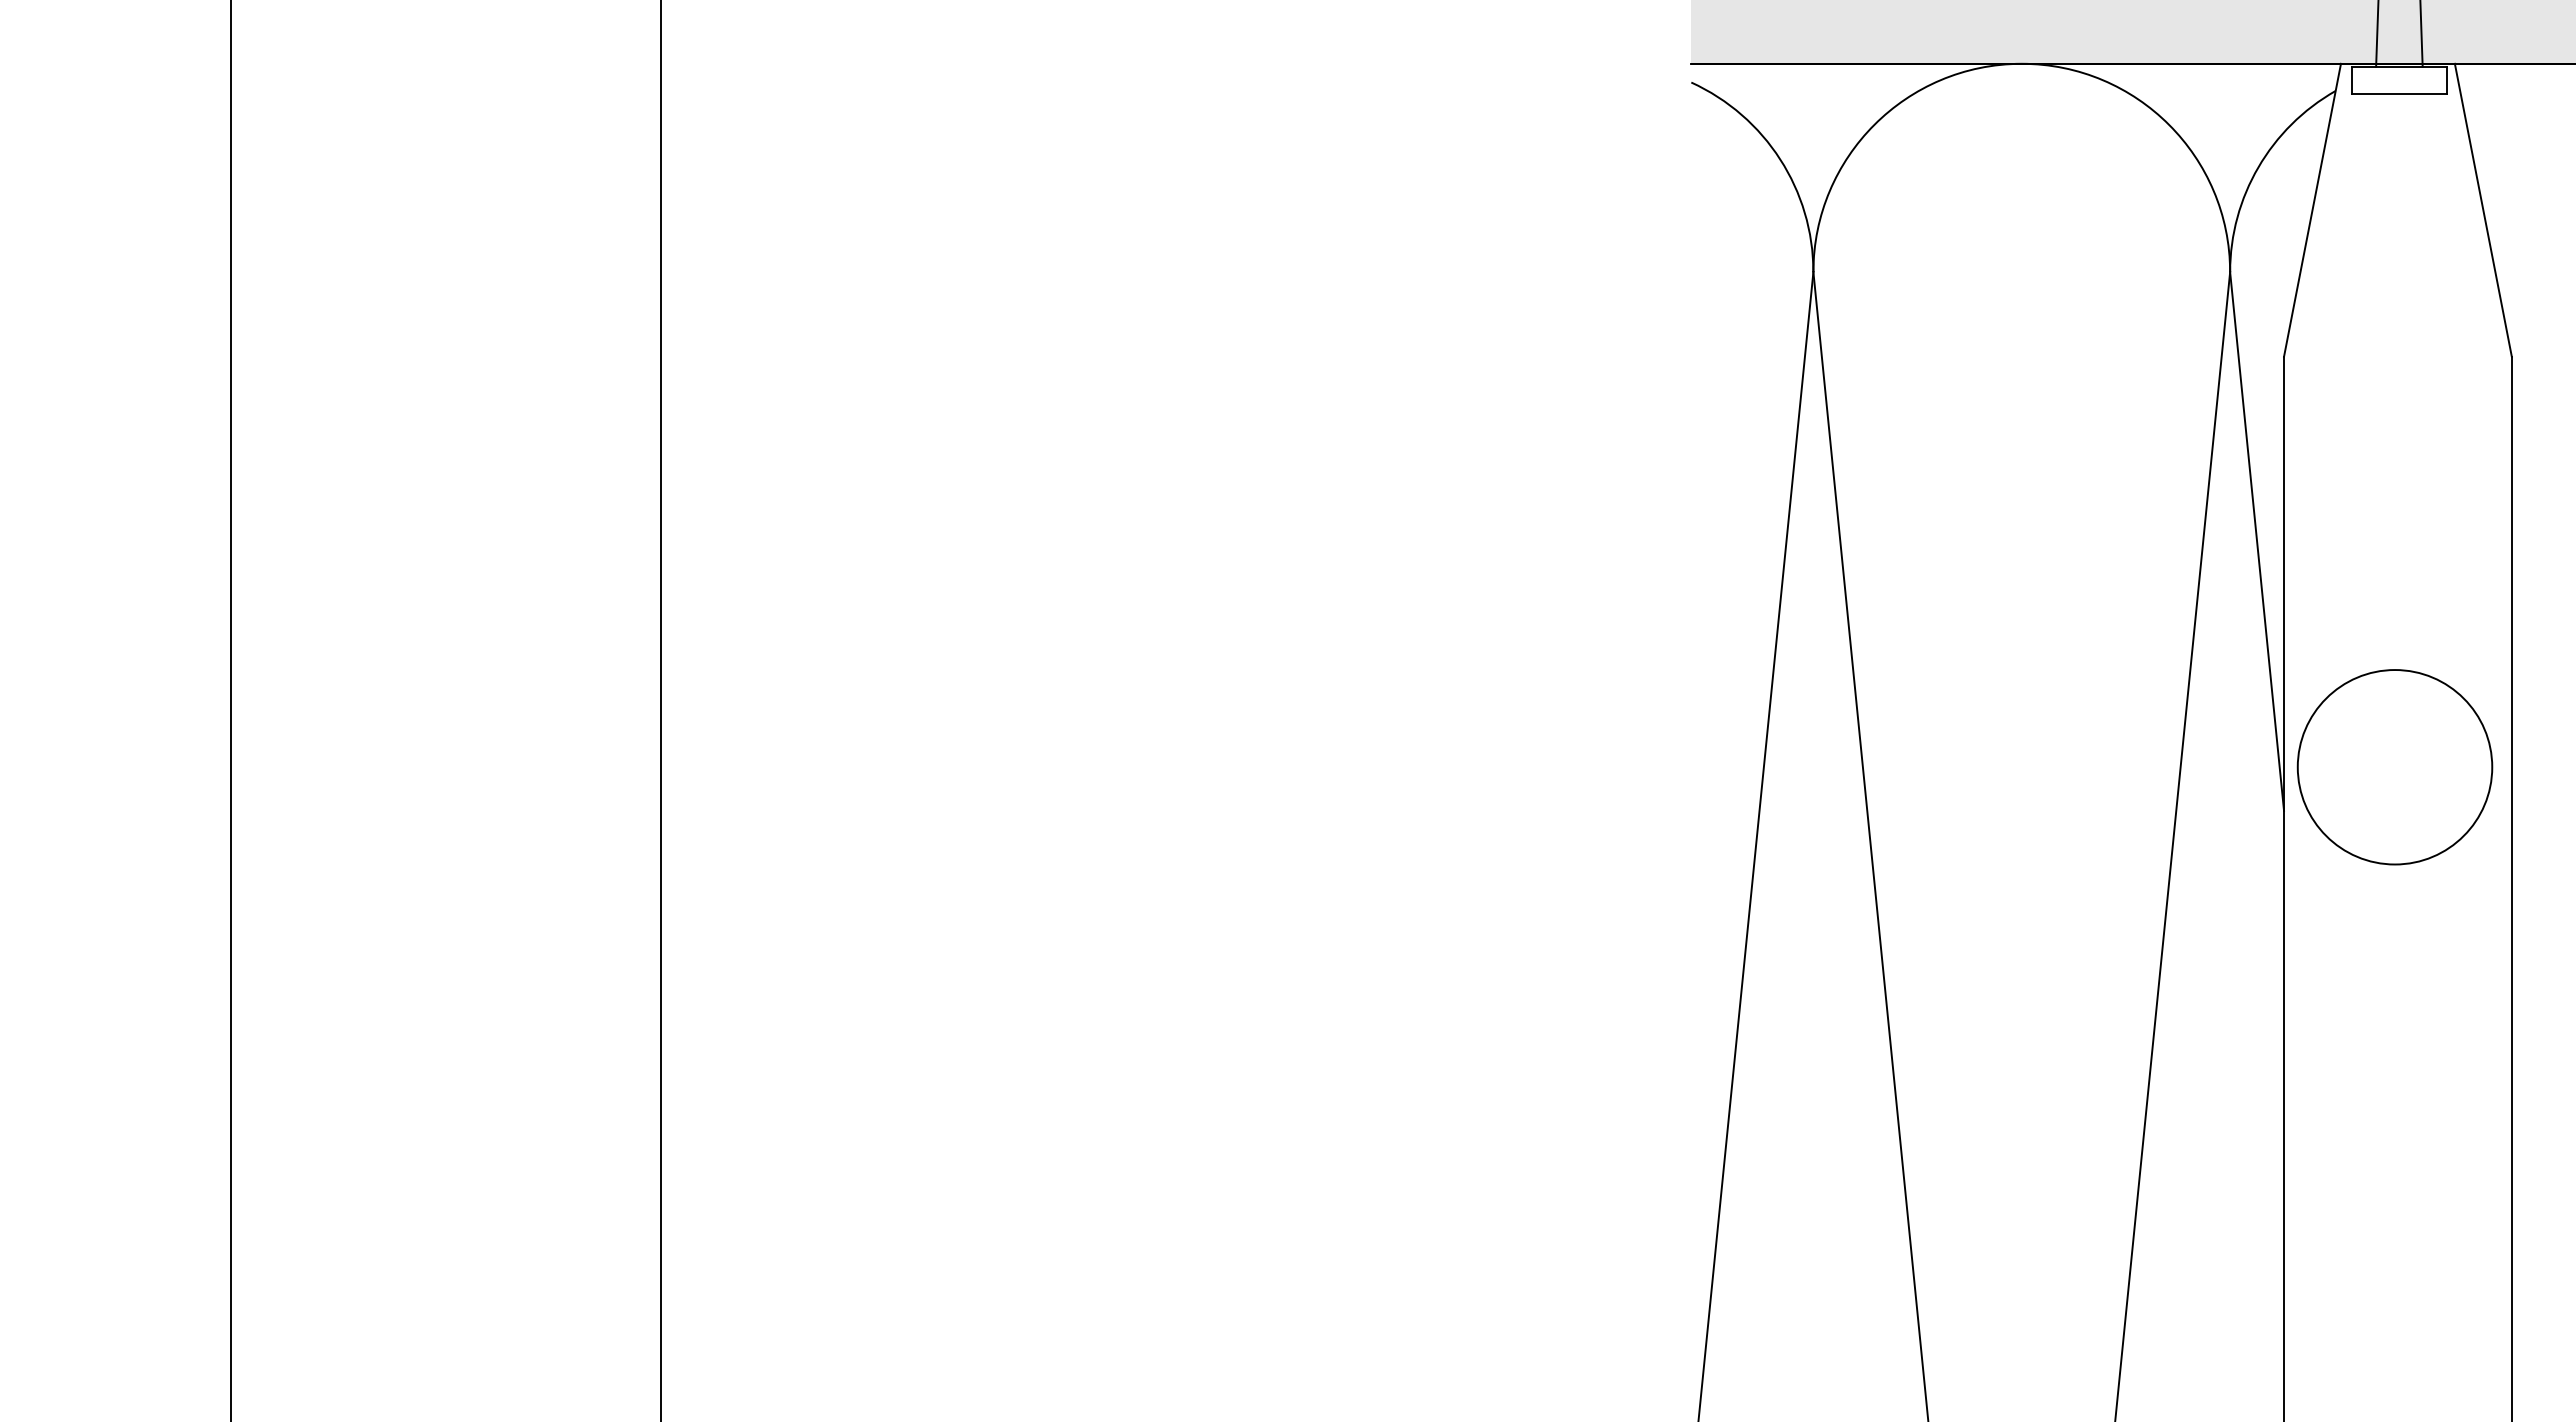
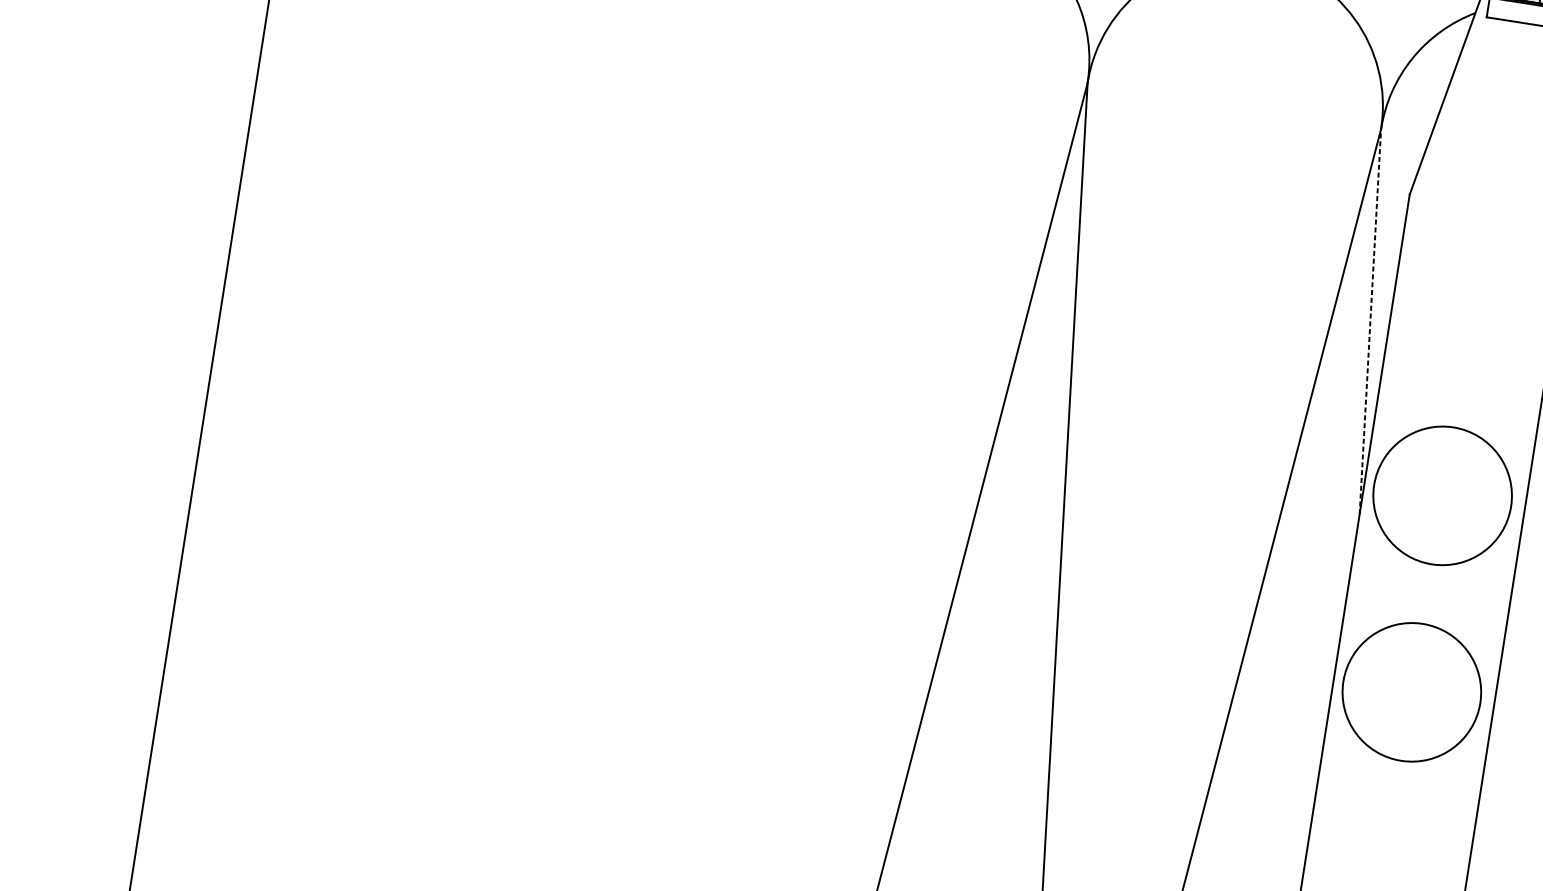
line: (2257, 541) -> (1370, 321), solid -> dashed
circle: (2394, 1046) -> (1411, 692), added

